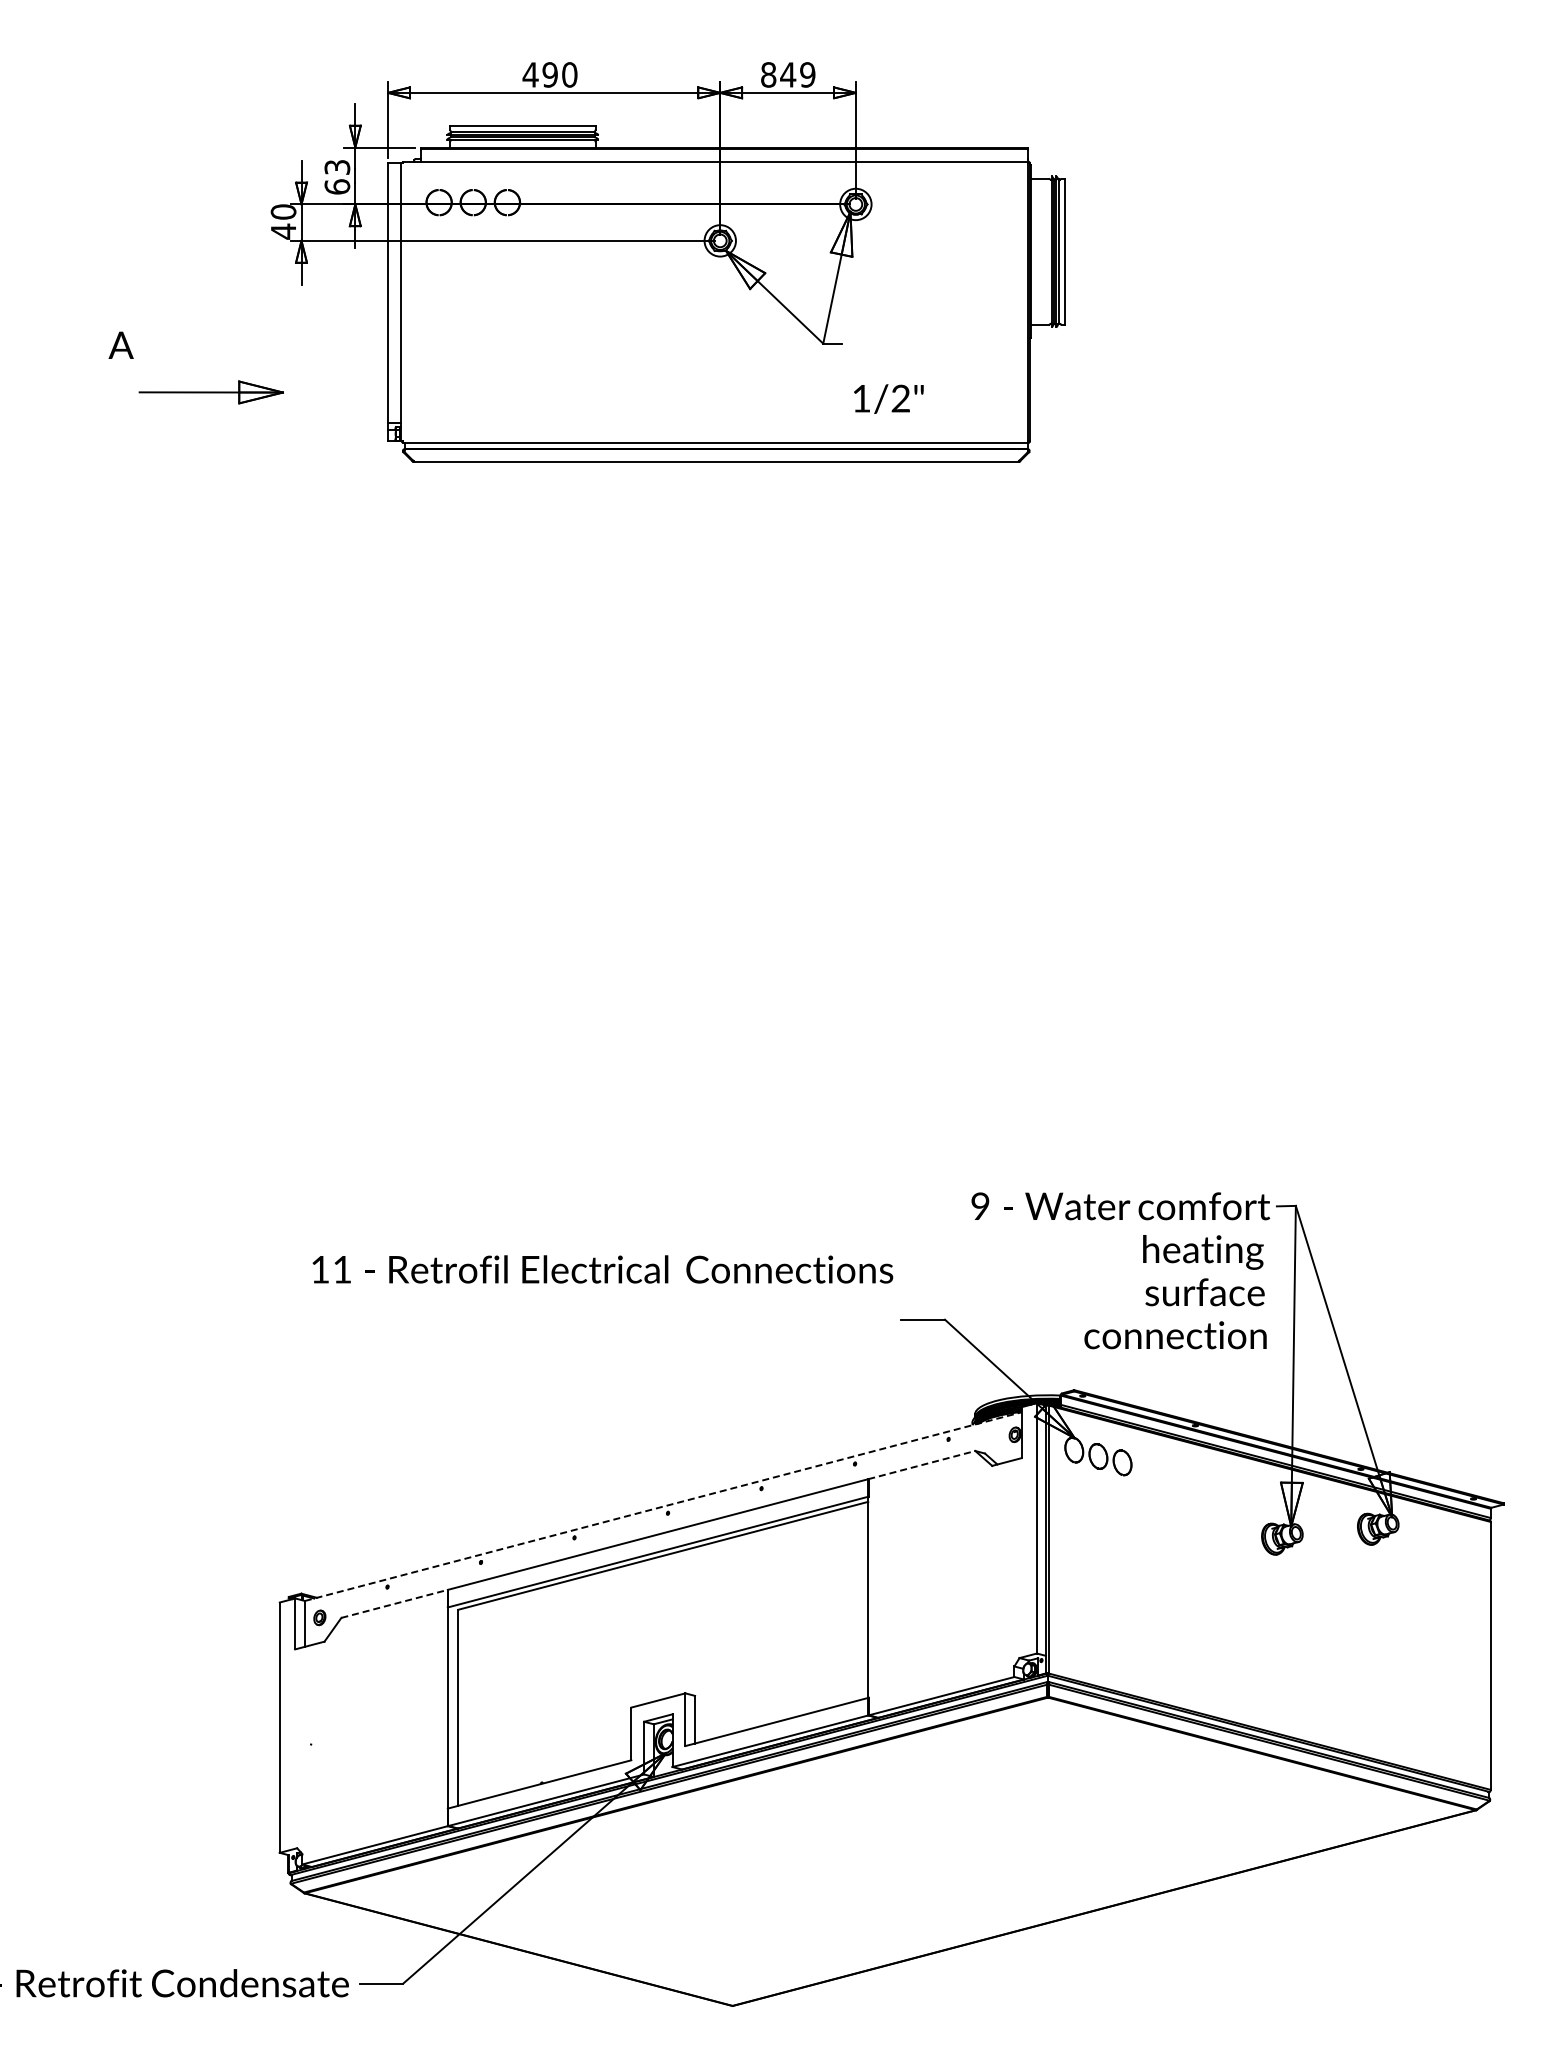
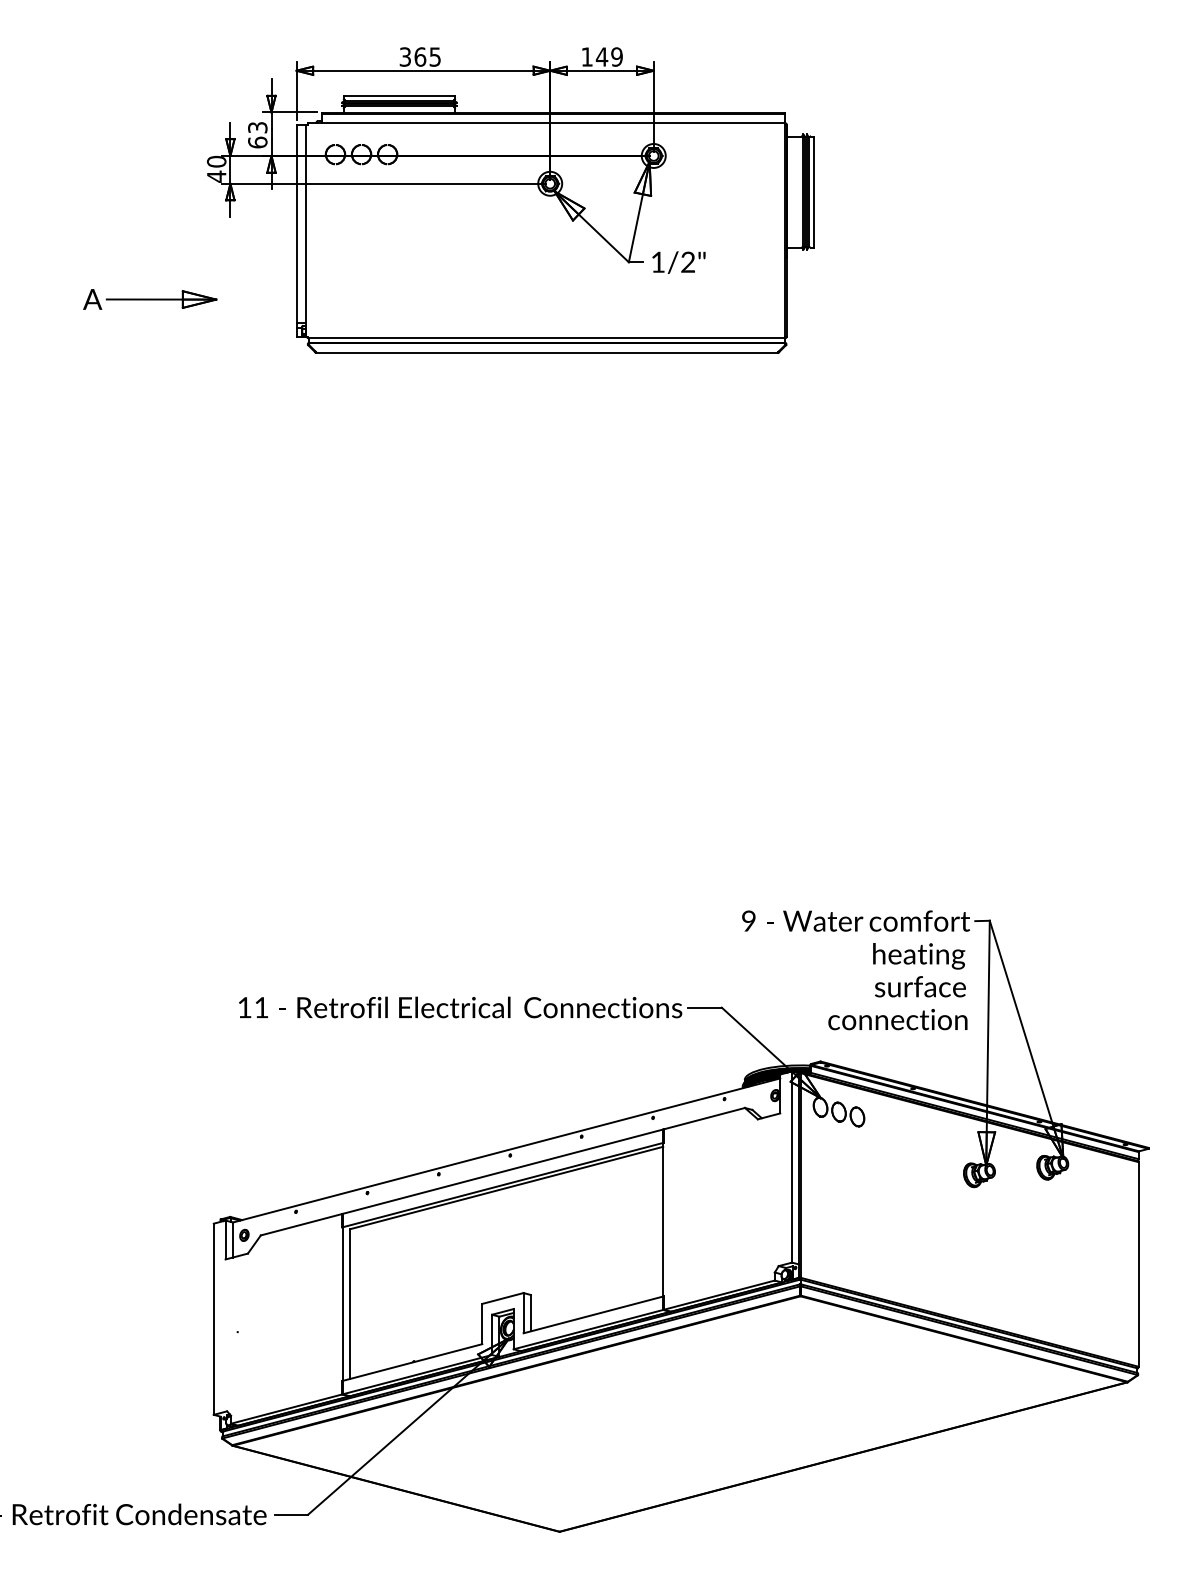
text: (549, 74) -> (419, 56), 490 -> 365
text: (768, 74) -> (587, 56), 849 -> 149
text: (120, 344) -> (92, 298), moved
text: (888, 398) -> (678, 262), moved
text: (602, 1269) -> (460, 1007), moved
line: (922, 1464) -> (704, 1118), dashed -> solid
line: (663, 1506) -> (506, 1150), dashed -> solid
line: (395, 1603) -> (302, 1224), dashed -> solid

